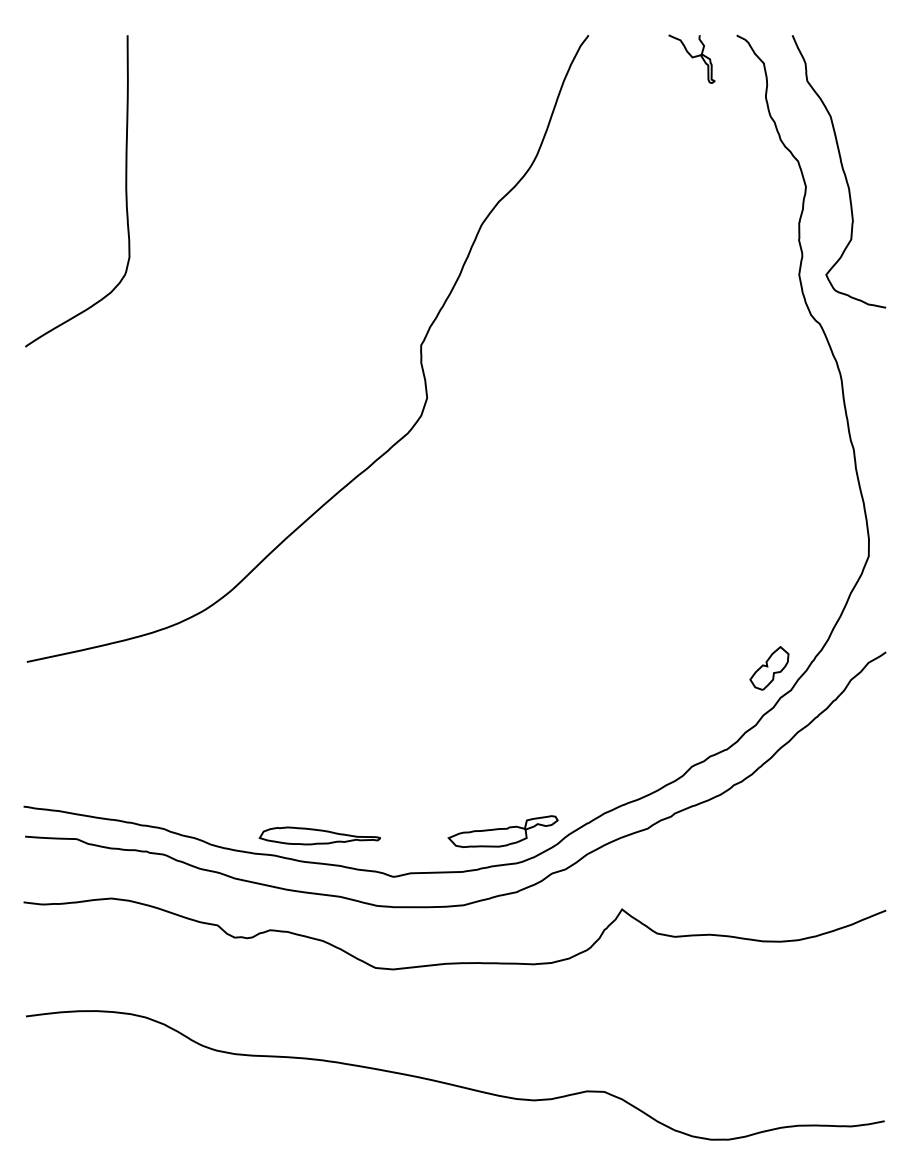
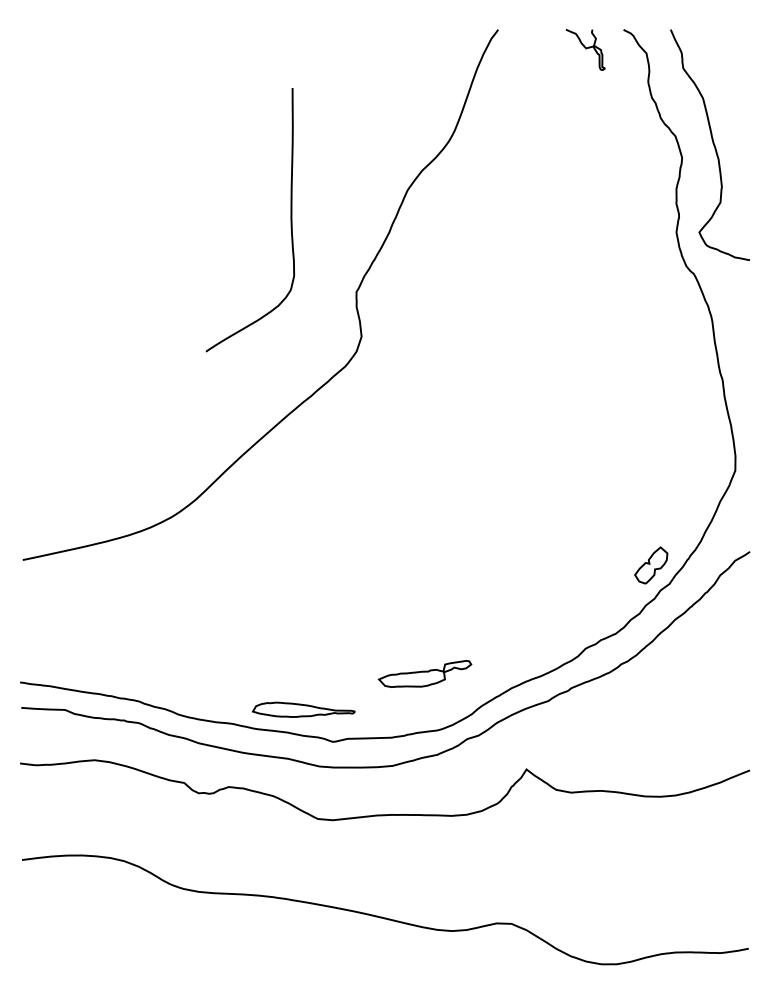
curve: (125, 191) -> (290, 220), moved
part: (502, 831) -> (424, 673), moved
part: (319, 835) -> (303, 709), moved

